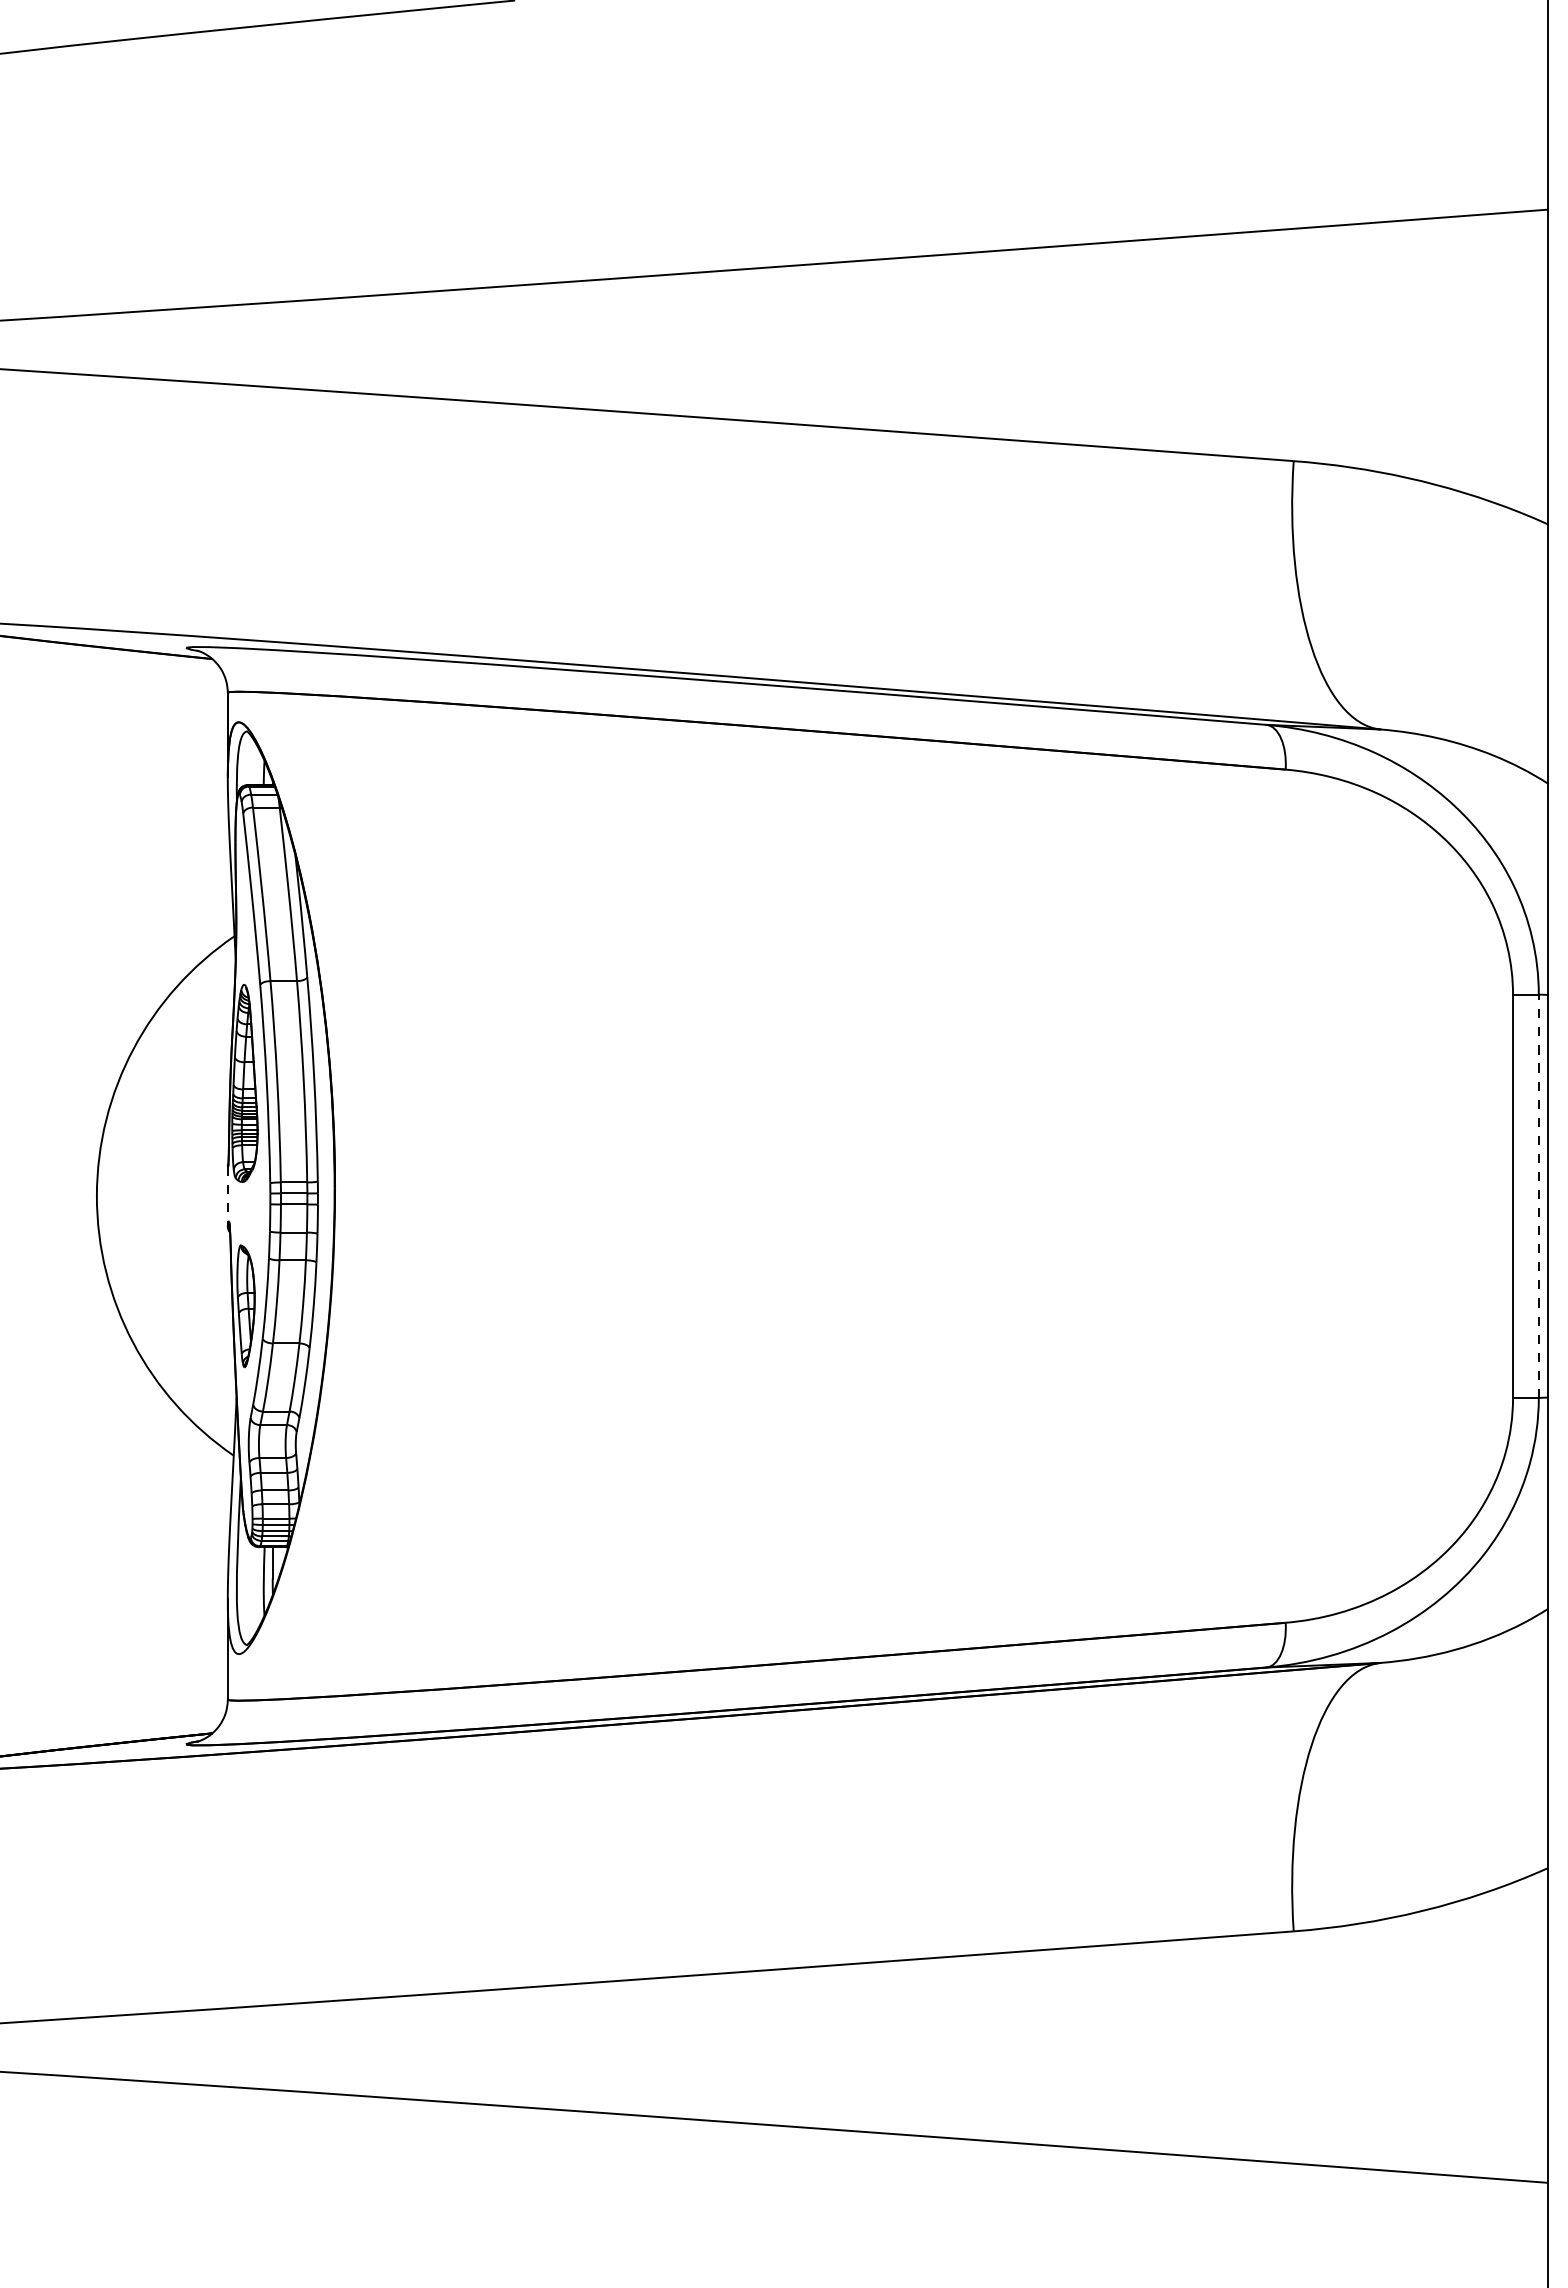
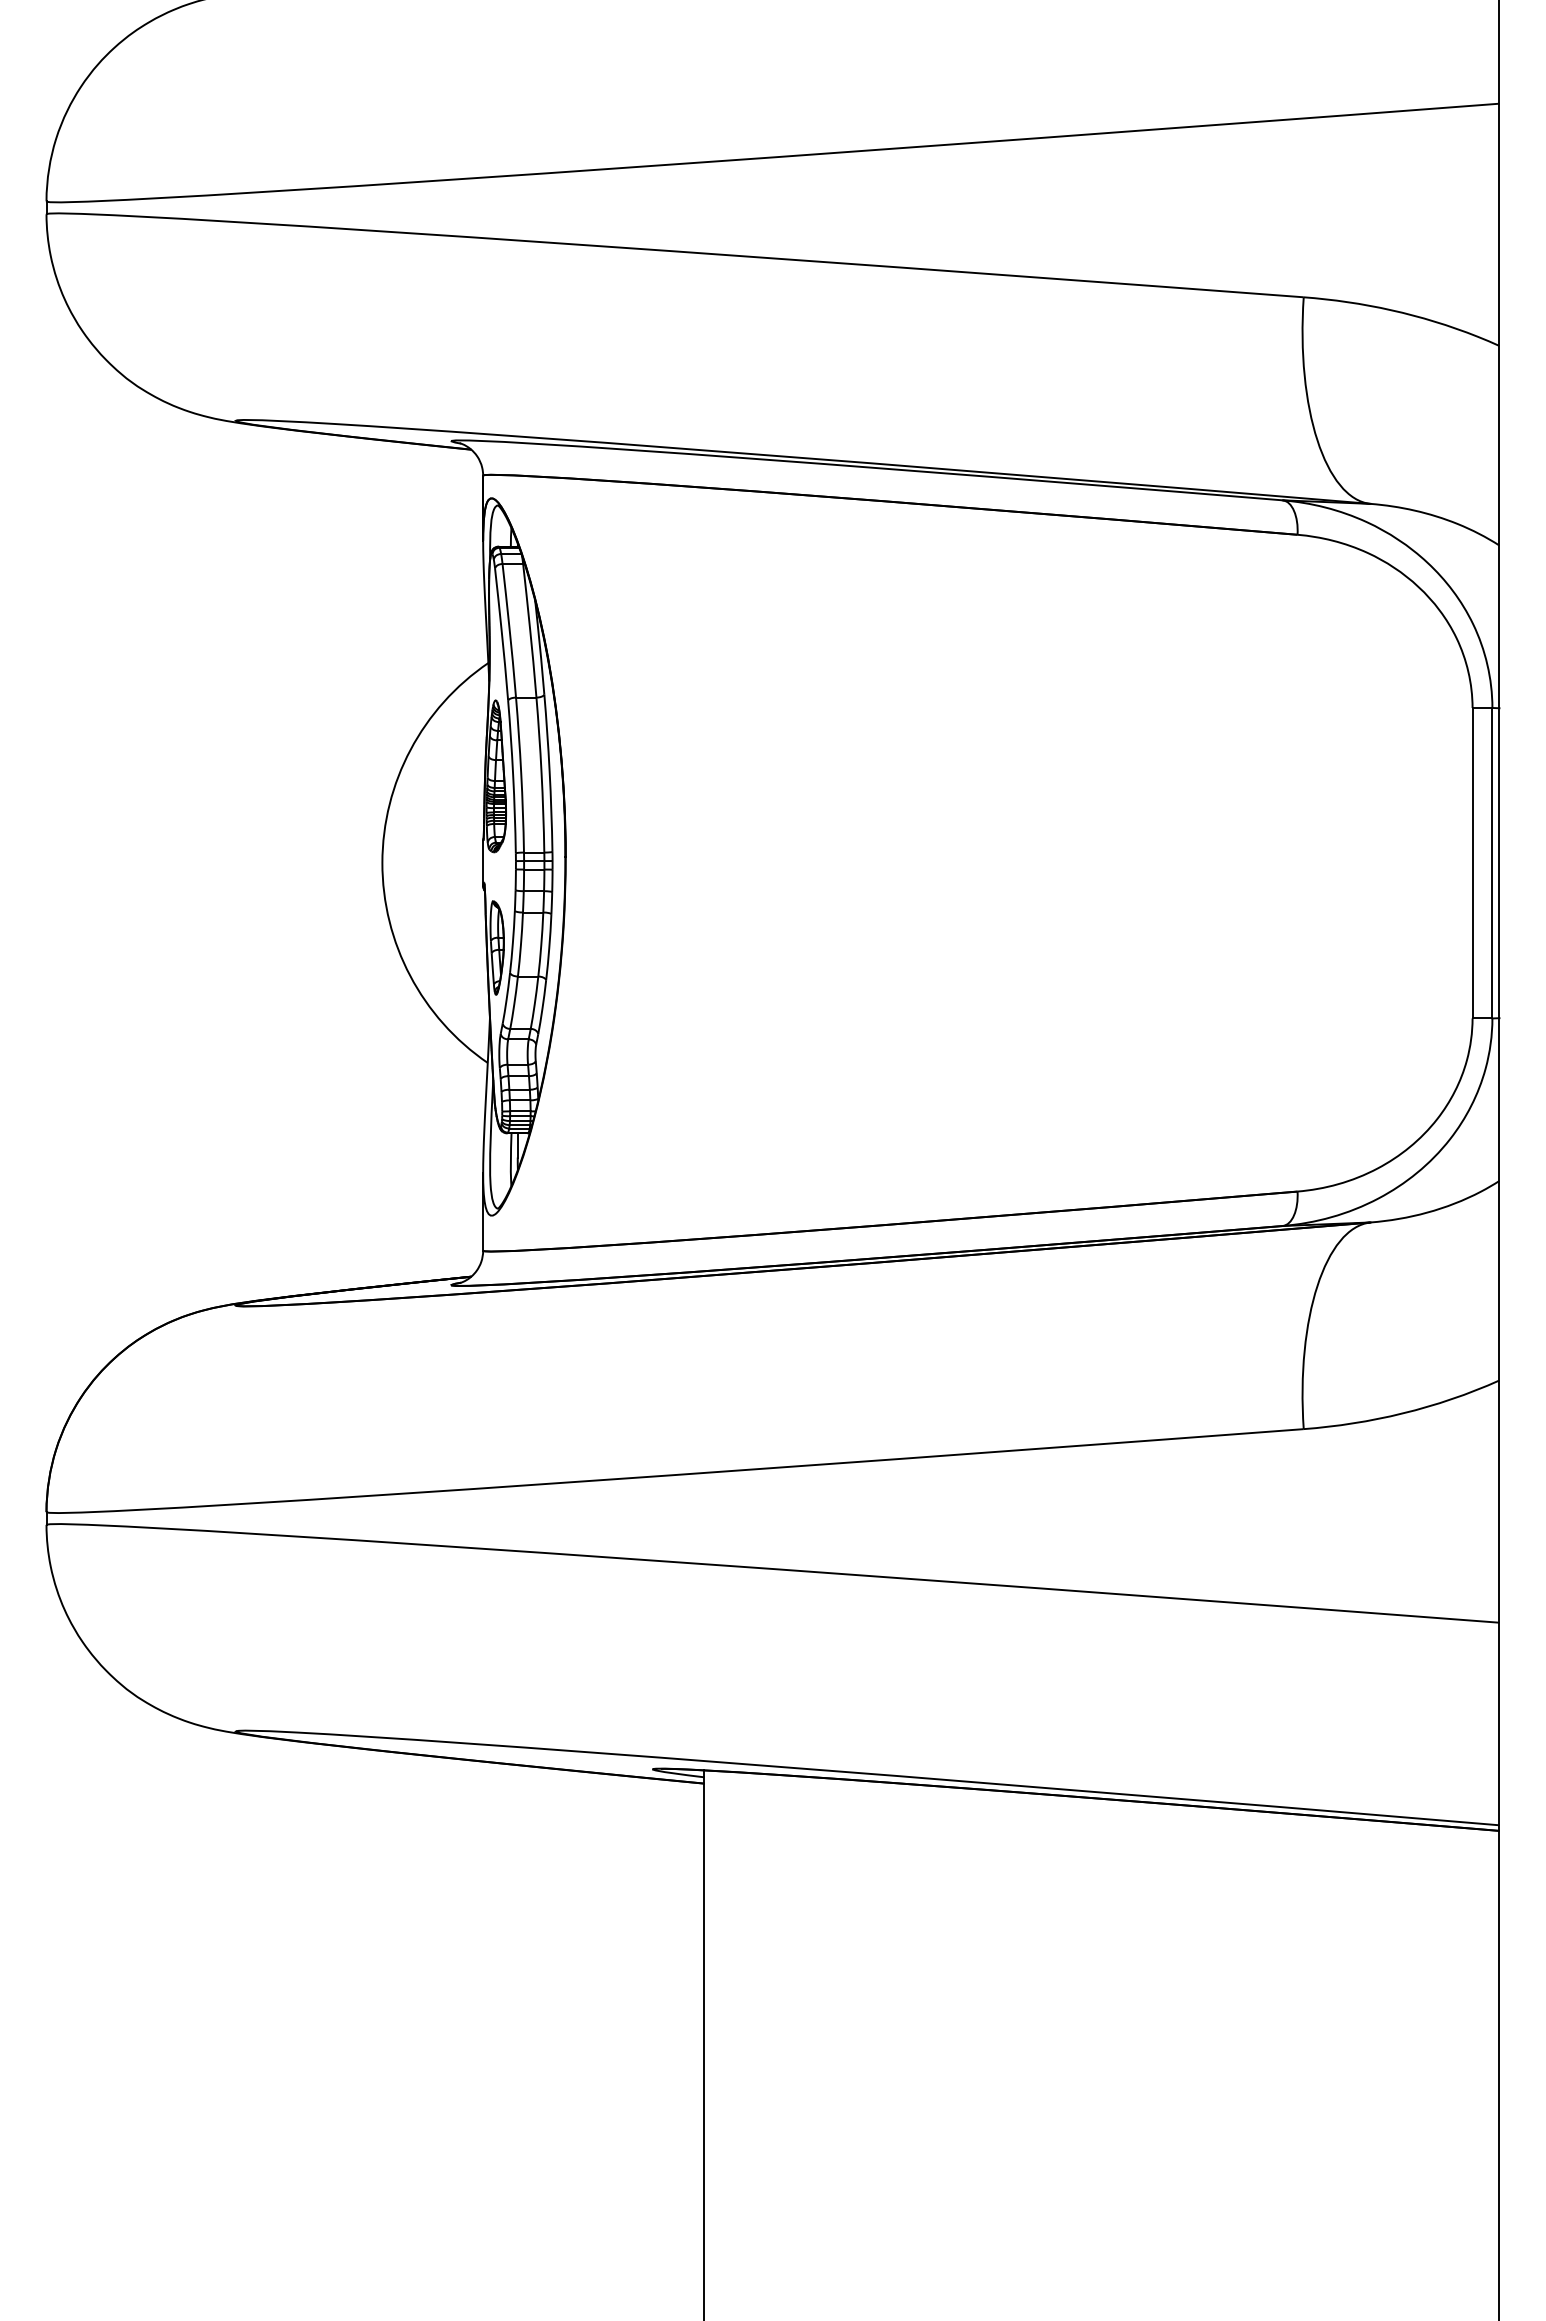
line: (1538, 1195) -> (1492, 862), dashed -> solid
line: (228, 1196) -> (483, 863), dashed -> solid

